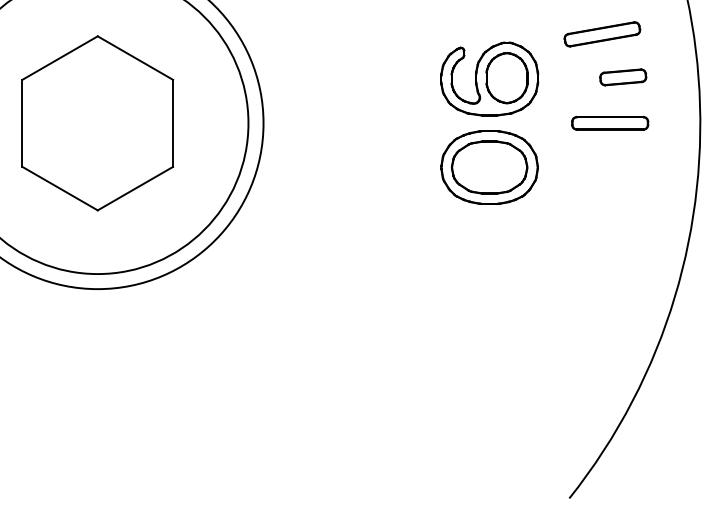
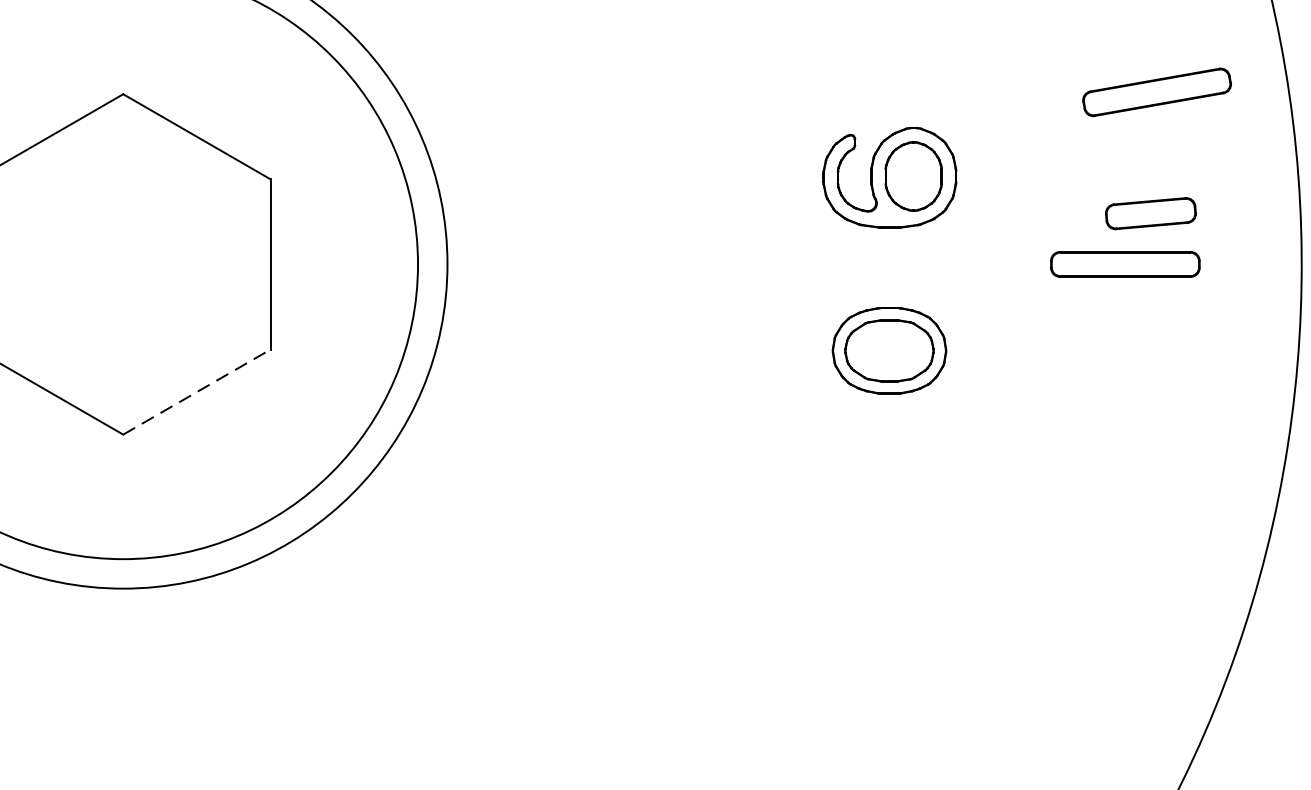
part: (602, 34) -> (1157, 92), moved
part: (623, 77) -> (1151, 213), moved
part: (489, 78) -> (889, 176), size x0.7
part: (489, 167) -> (889, 350), size x0.6
line: (135, 188) -> (197, 391), solid -> dashed

